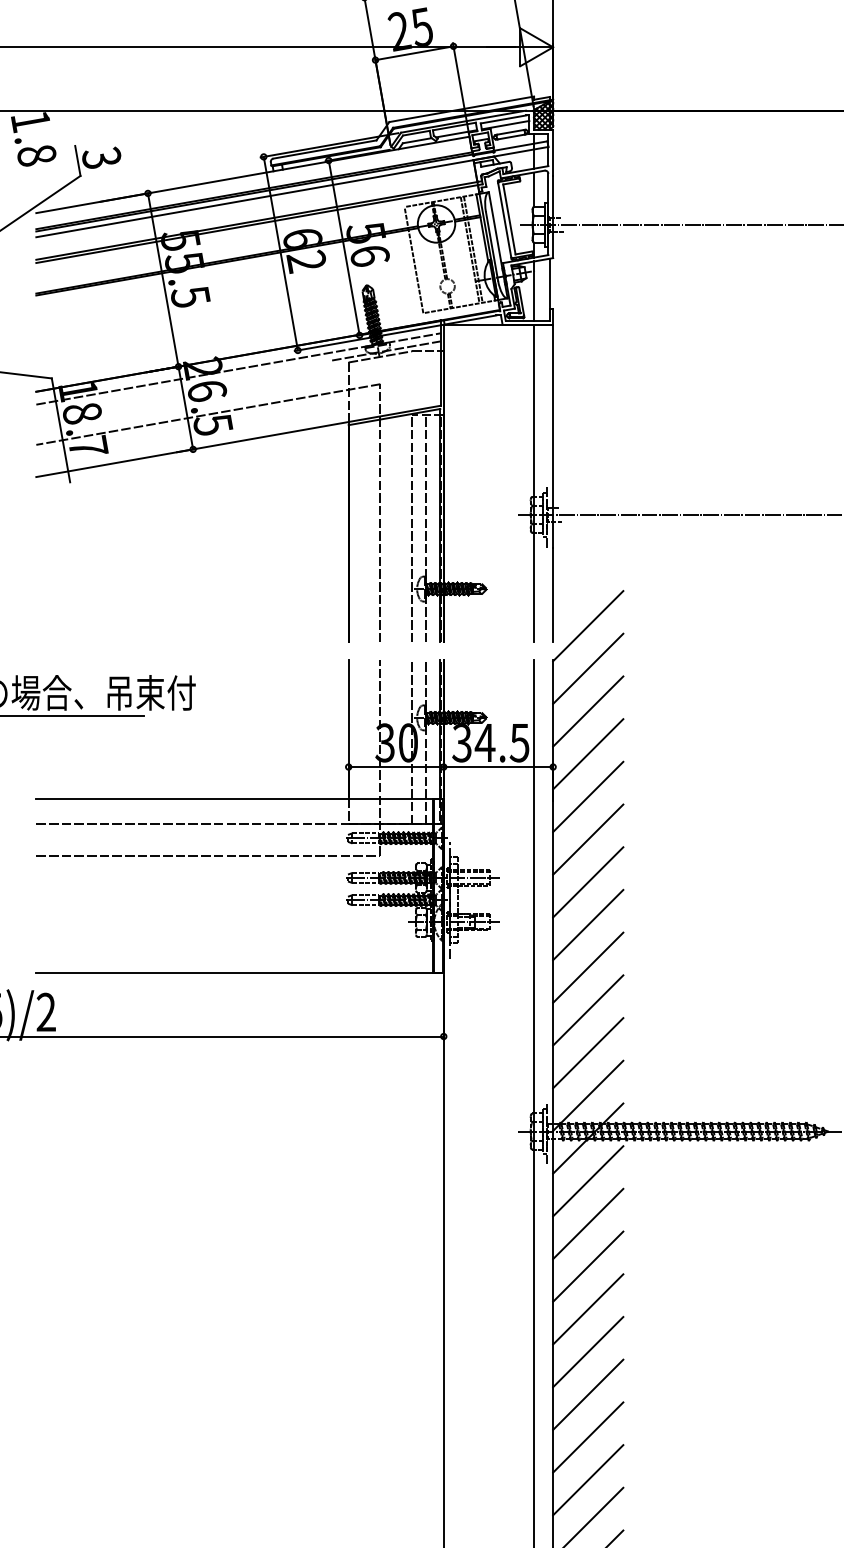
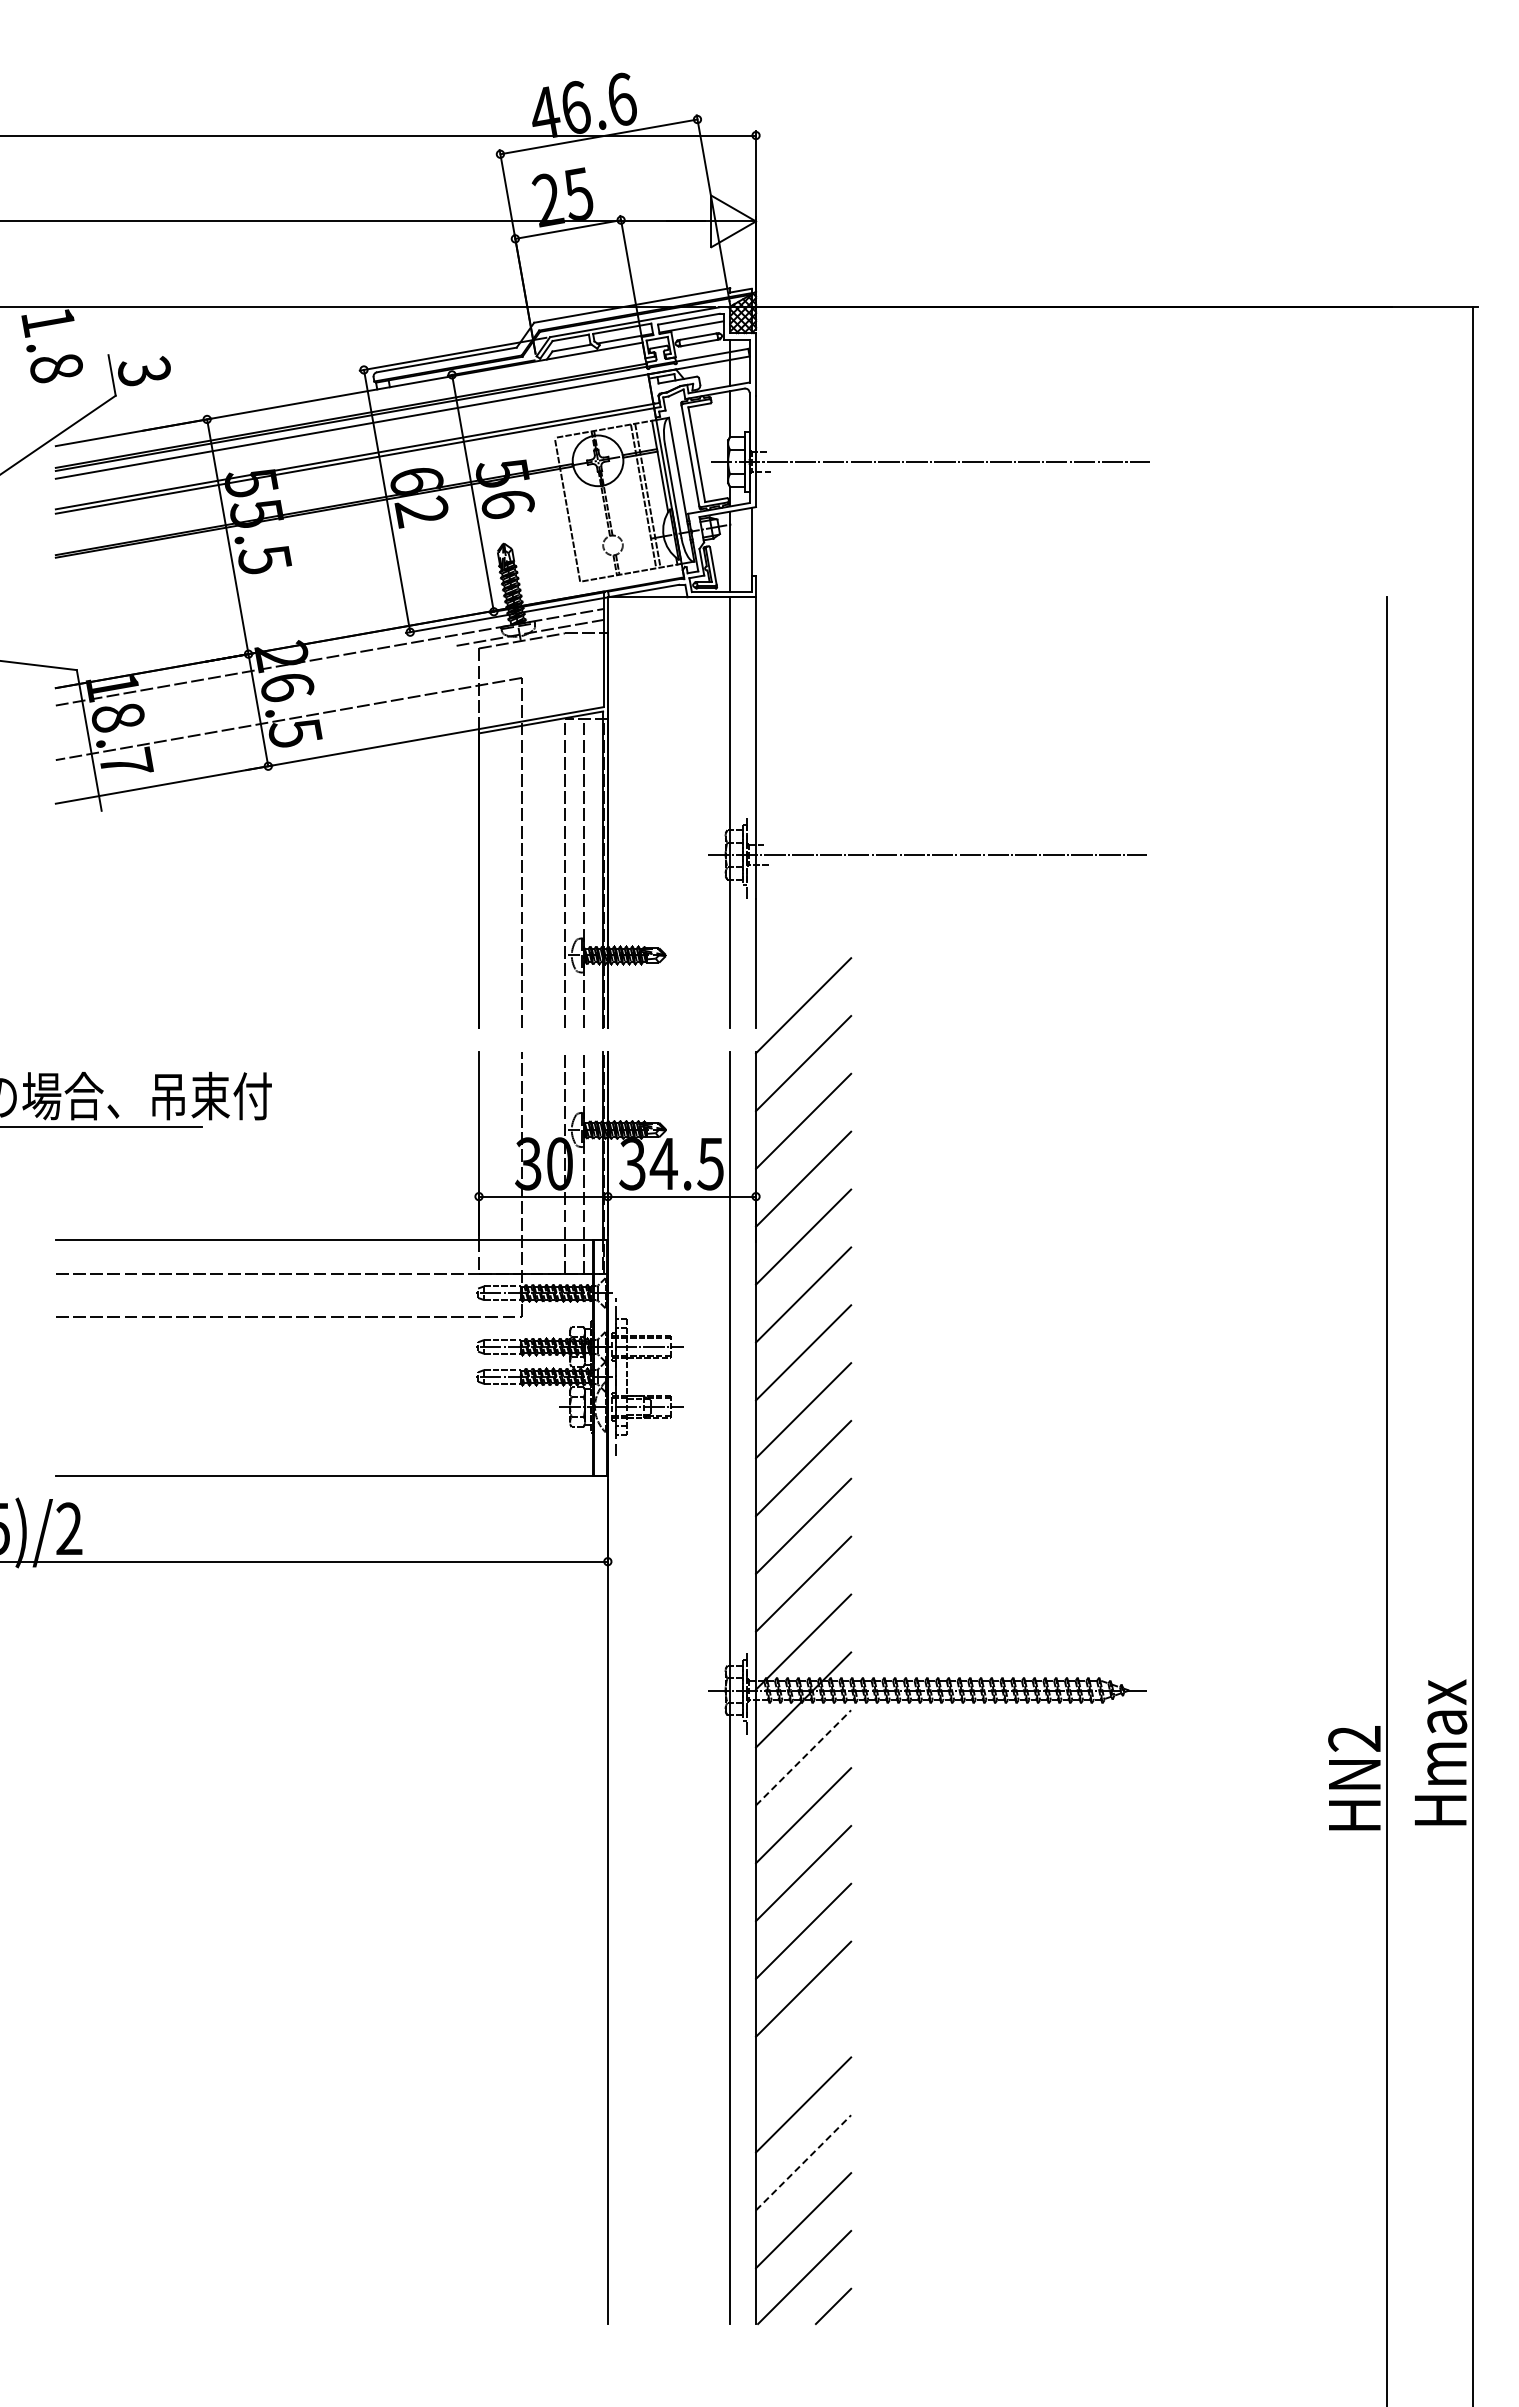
line: (588, 1181) -> (803, 1757), solid -> dashed
line: (588, 1394) -> (803, 2046), removed
line: (588, 1479) -> (803, 2162), solid -> dashed

